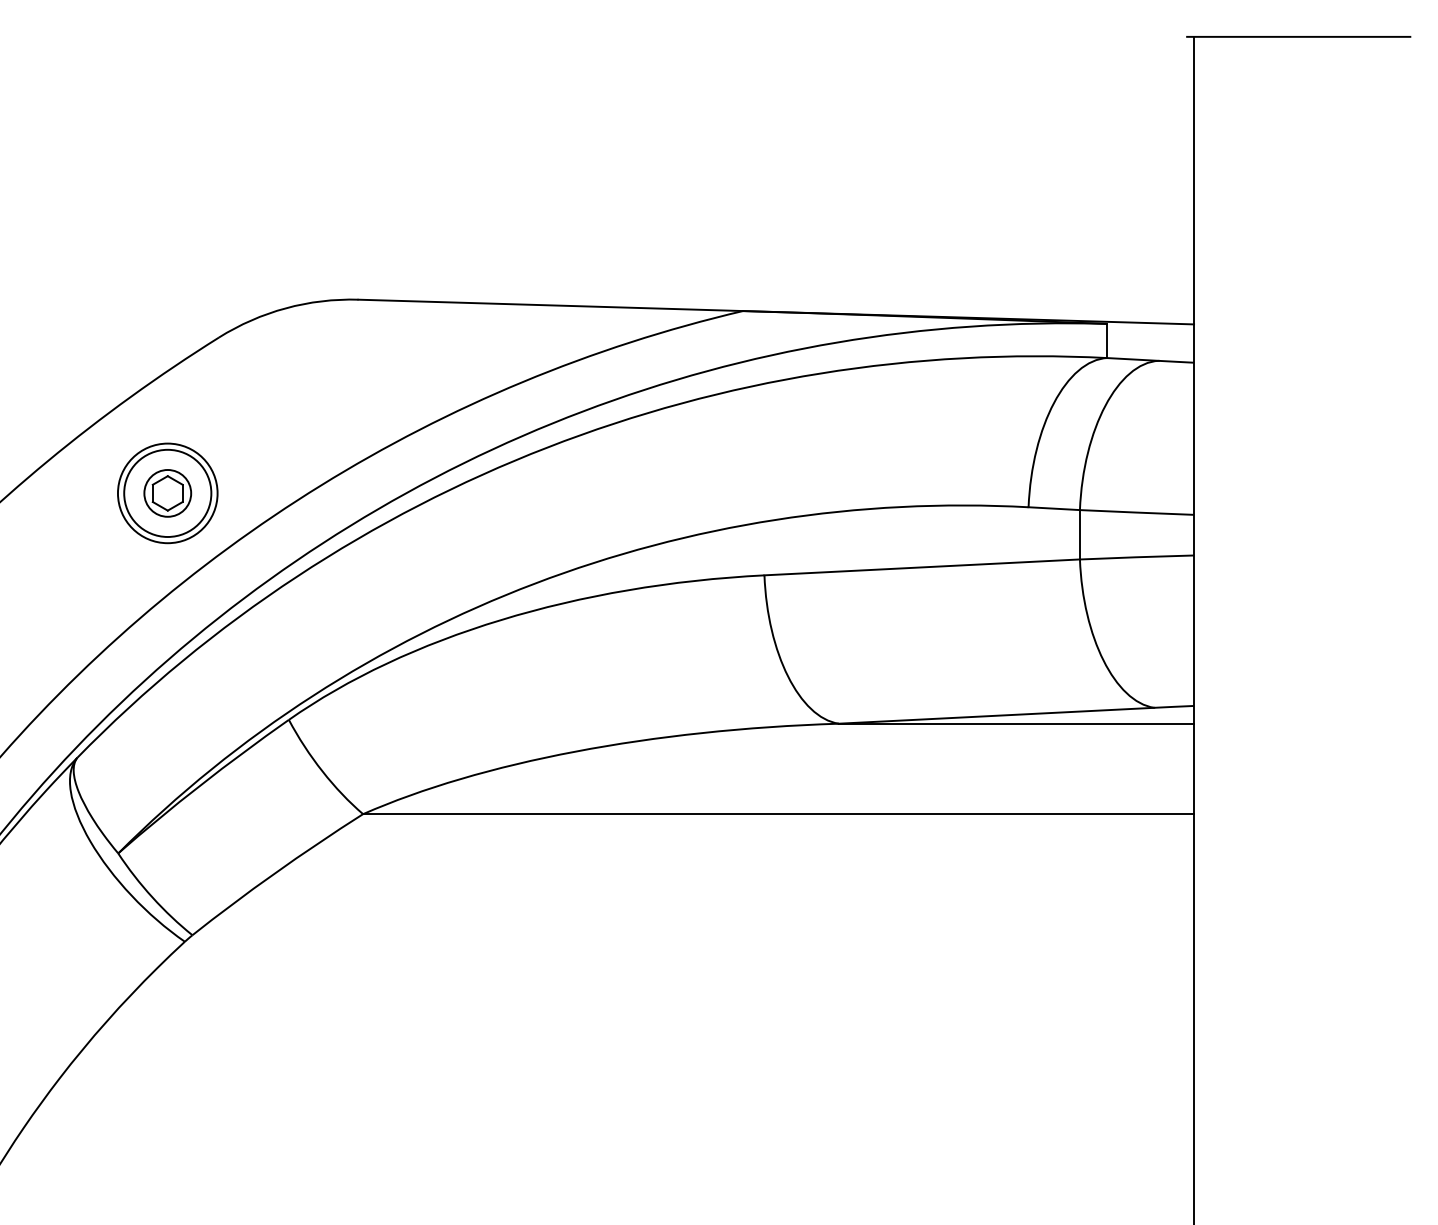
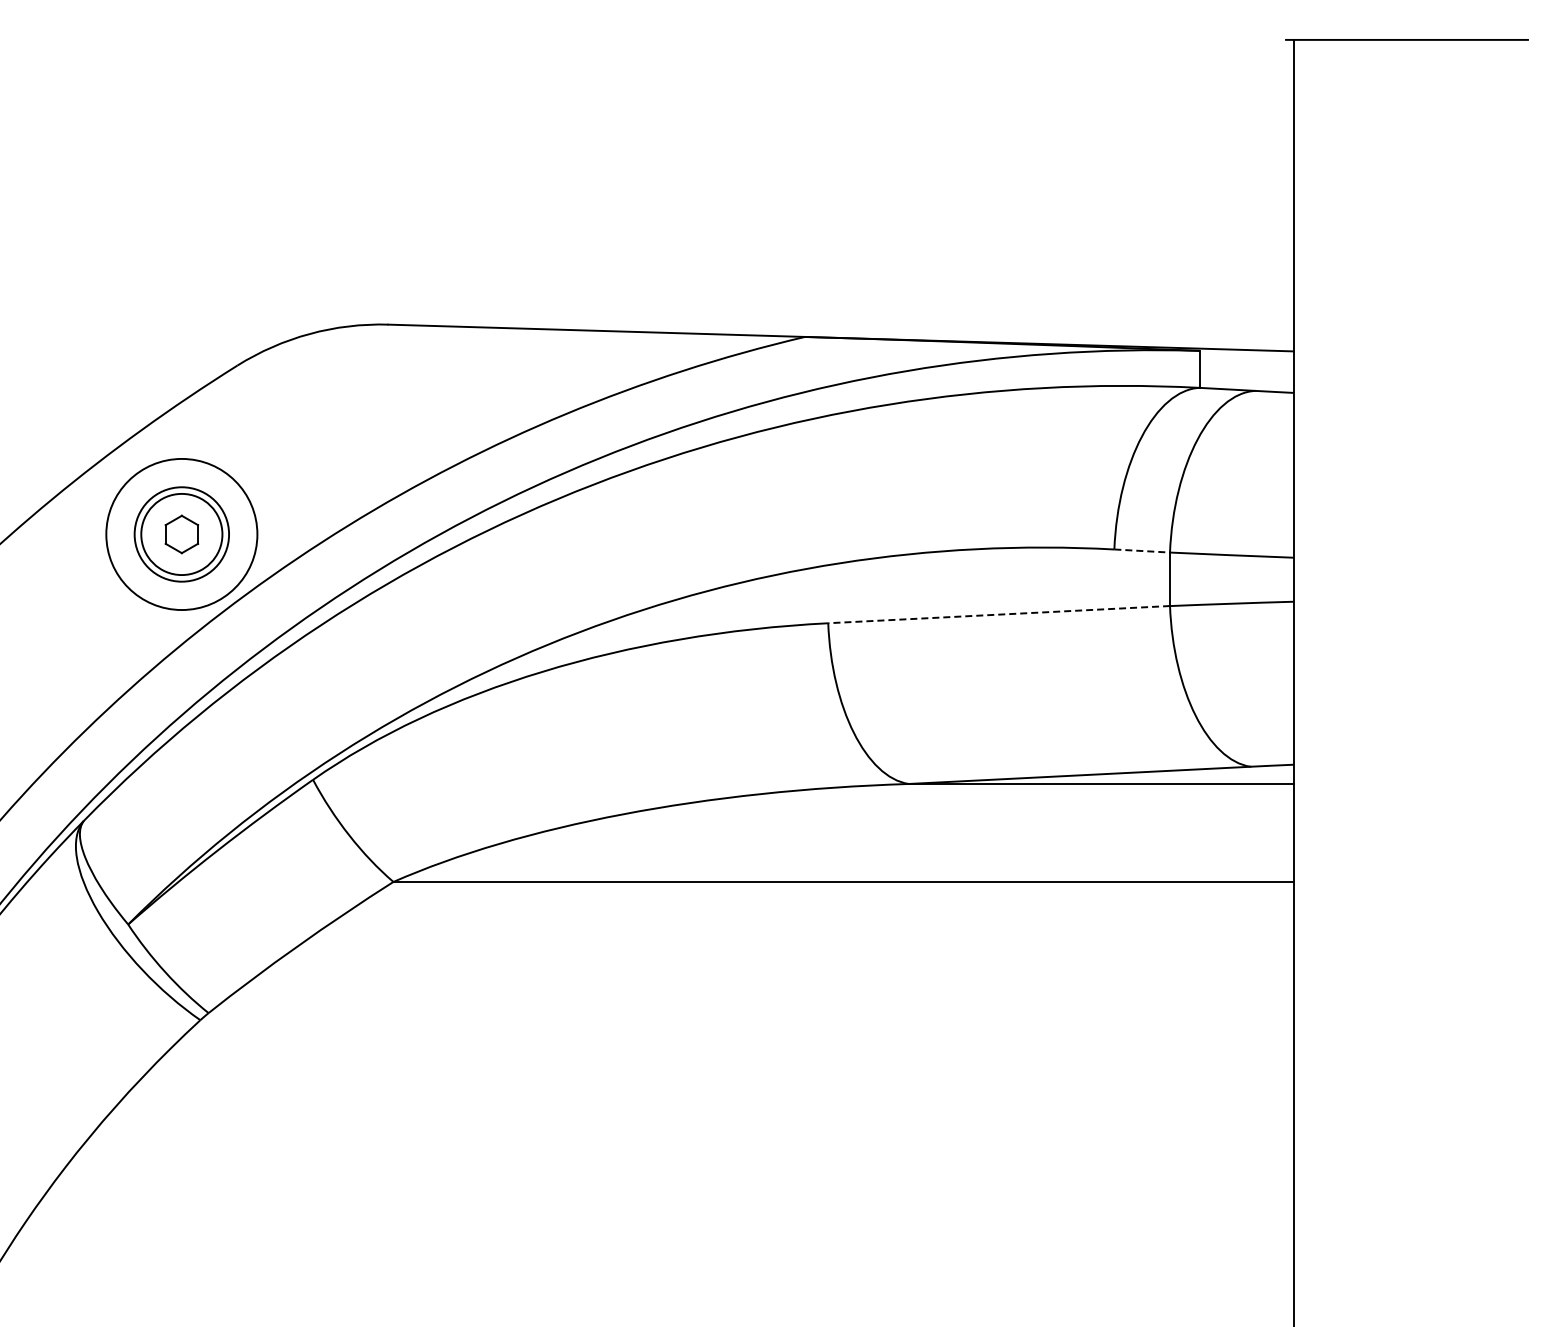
circle: (167, 493) -> (181, 534), size x1.4
circle: (167, 493) -> (181, 534), size x1.6
line: (1054, 509) -> (1142, 551), solid -> dashed
line: (921, 567) -> (998, 614), solid -> dashed

